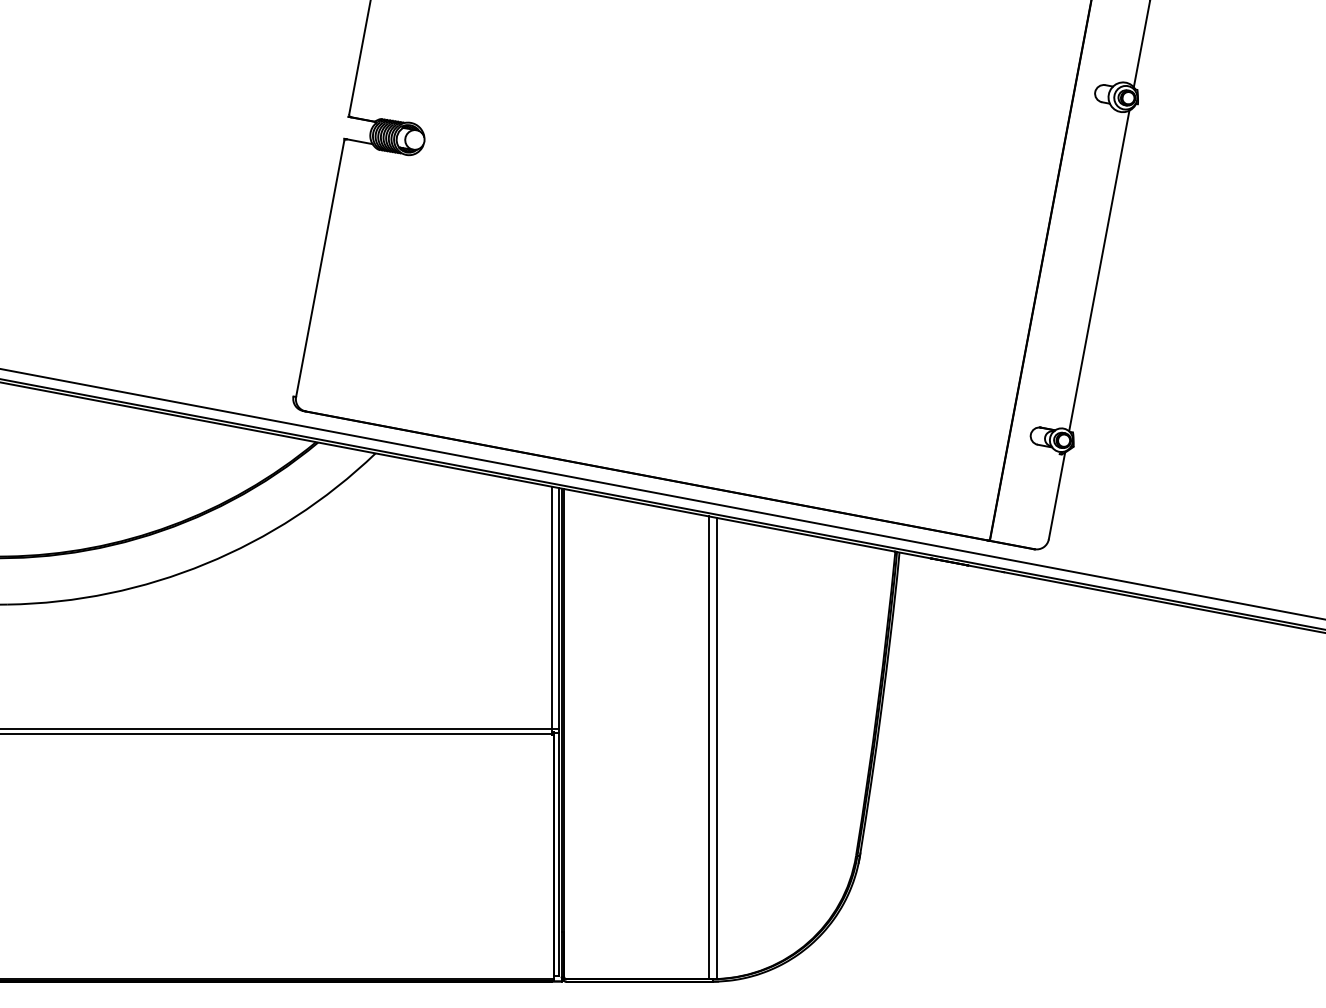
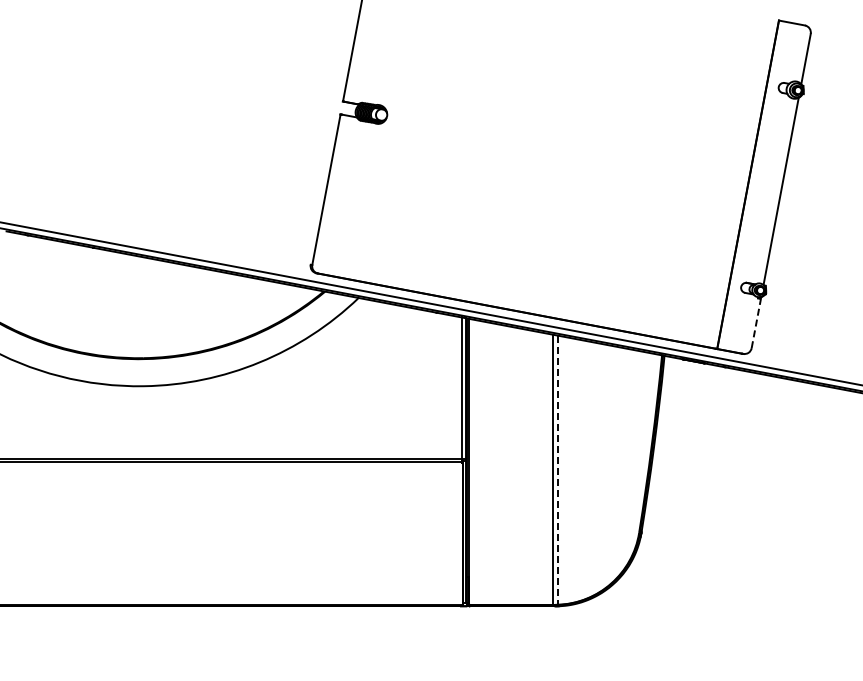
line: (1057, 495) -> (756, 322), solid -> dashed
line: (716, 748) -> (557, 470), solid -> dashed

